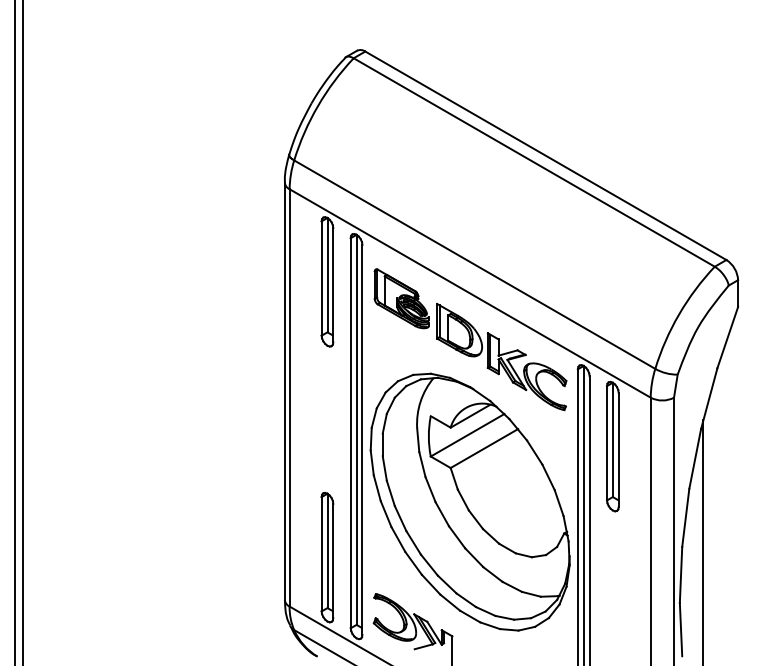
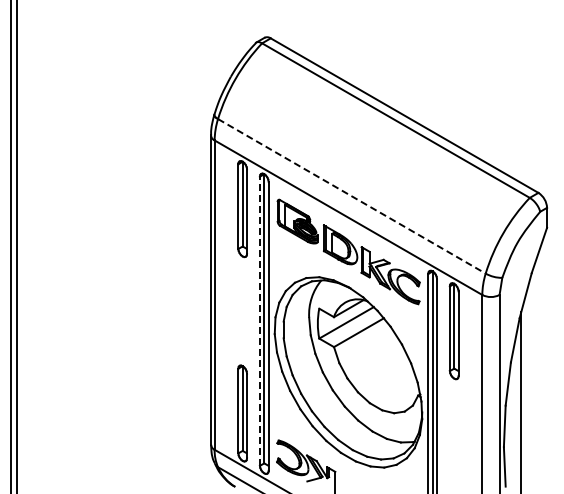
line: (474, 264) -> (351, 196), solid -> dashed
line: (350, 433) -> (259, 321), solid -> dashed

